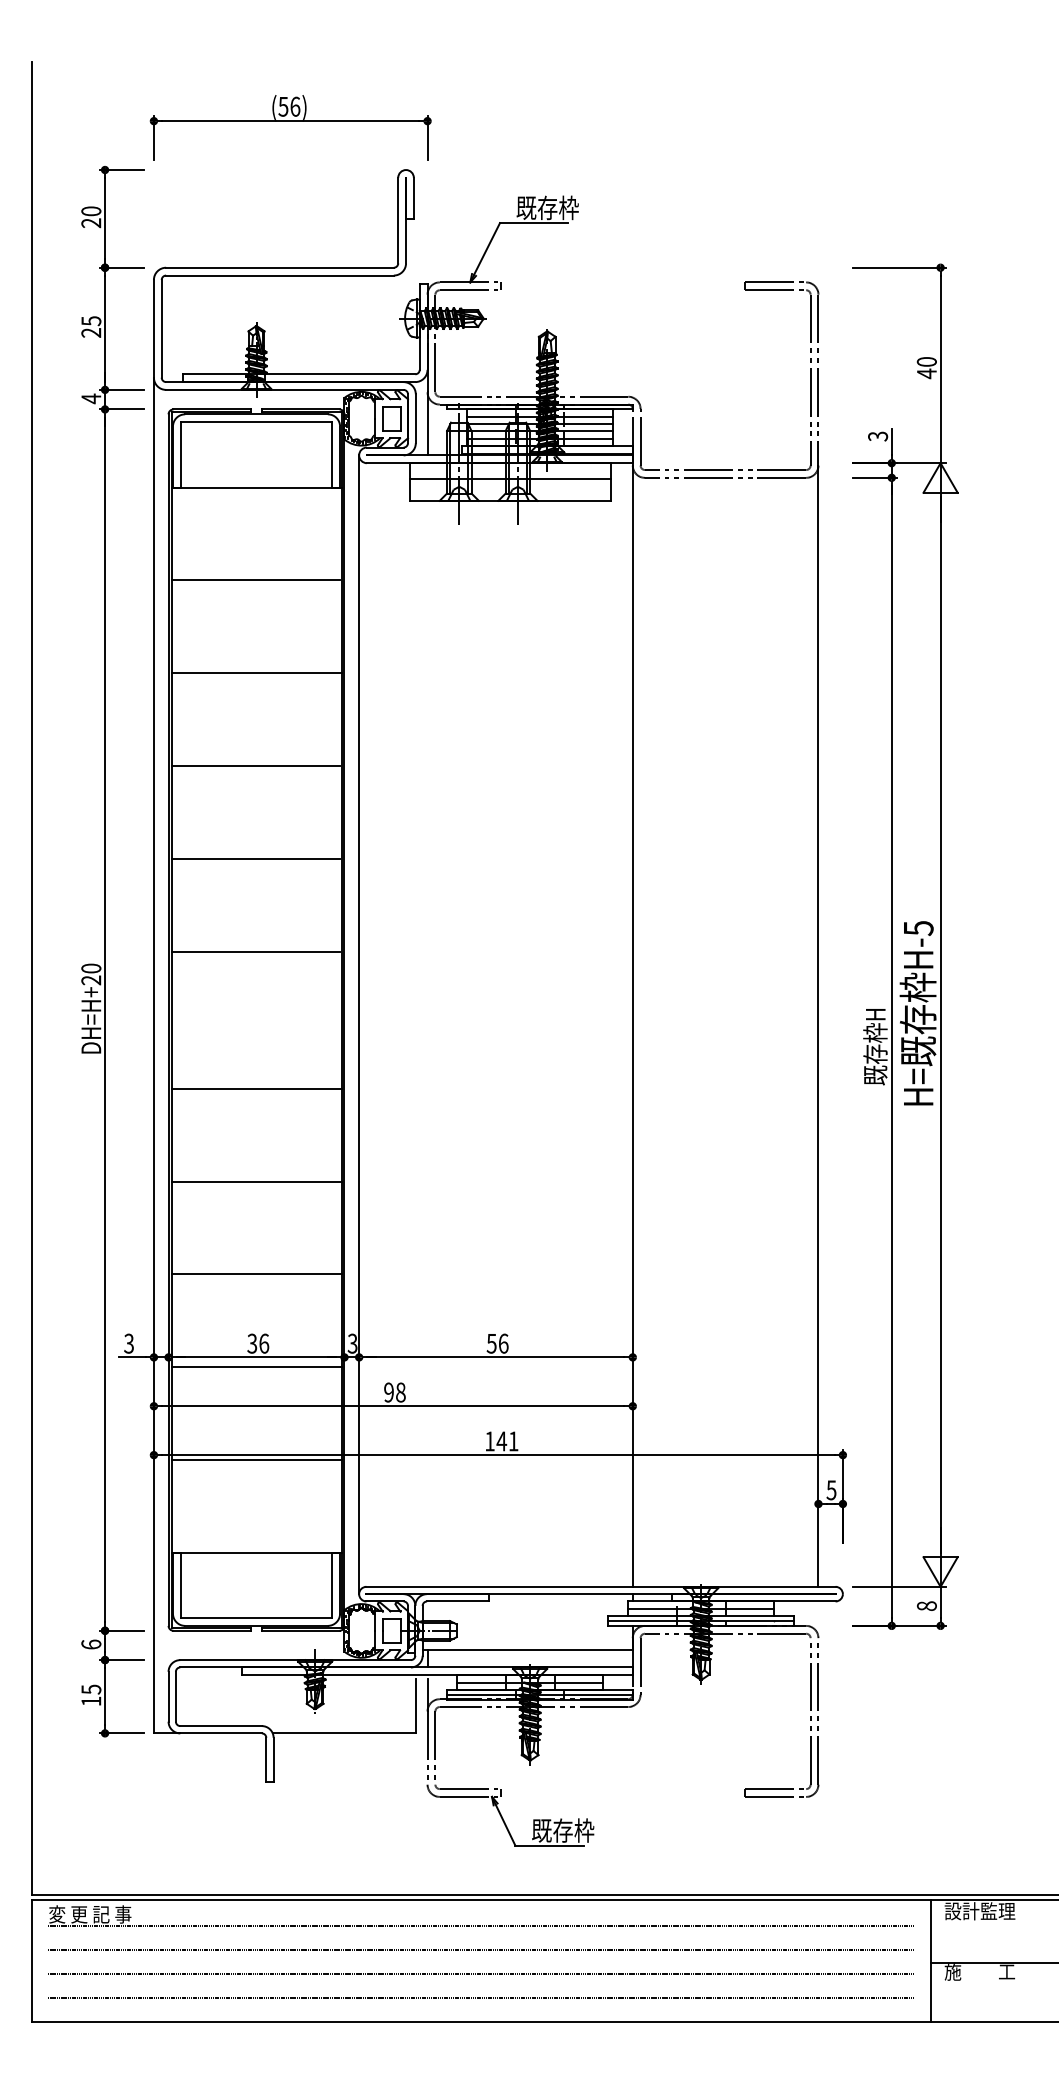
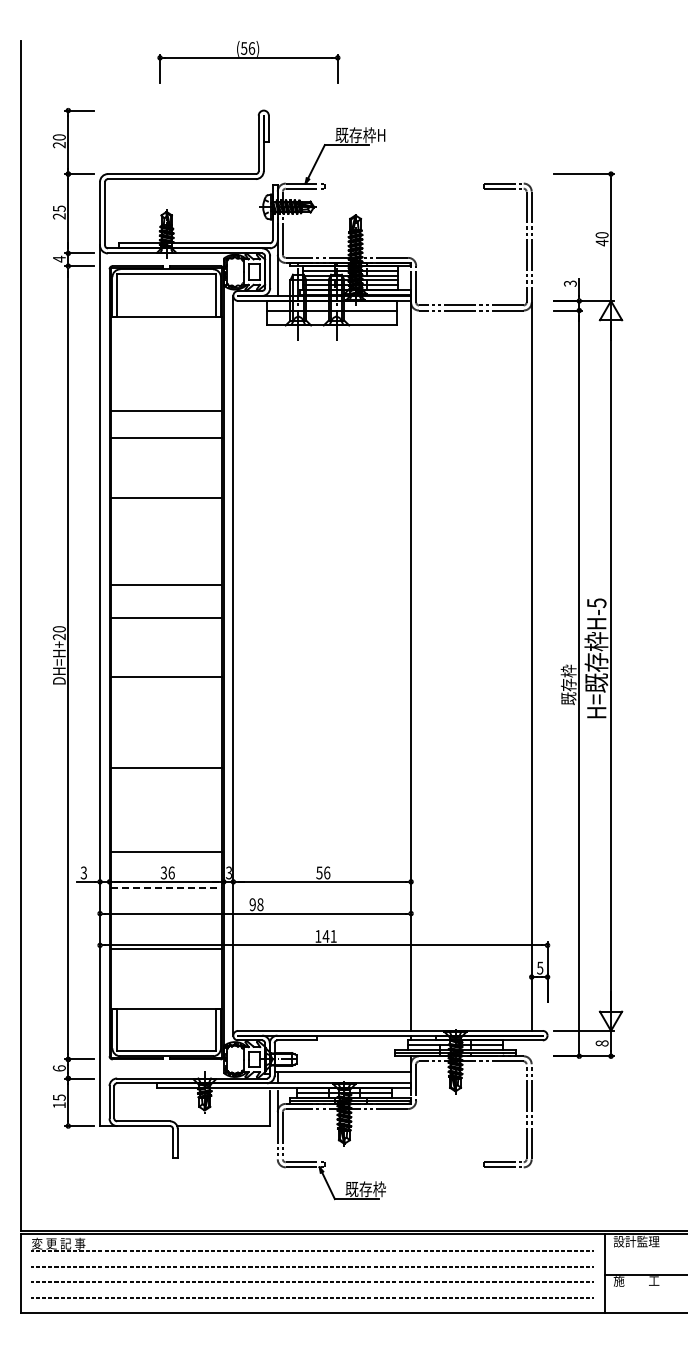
part: (290, 128) -> (248, 62), moved
text: (587, 208) -> (381, 135), 既存枠 -> 既存枠H
line: (254, 580) -> (165, 411), moved
line: (254, 859) -> (165, 585), moved
text: (875, 1013) -> (568, 658), 既存枠H -> 既存枠
line: (256, 1088) -> (166, 677), moved
line: (256, 1273) -> (166, 851), moved
line: (257, 1367) -> (167, 888), solid -> dashed

